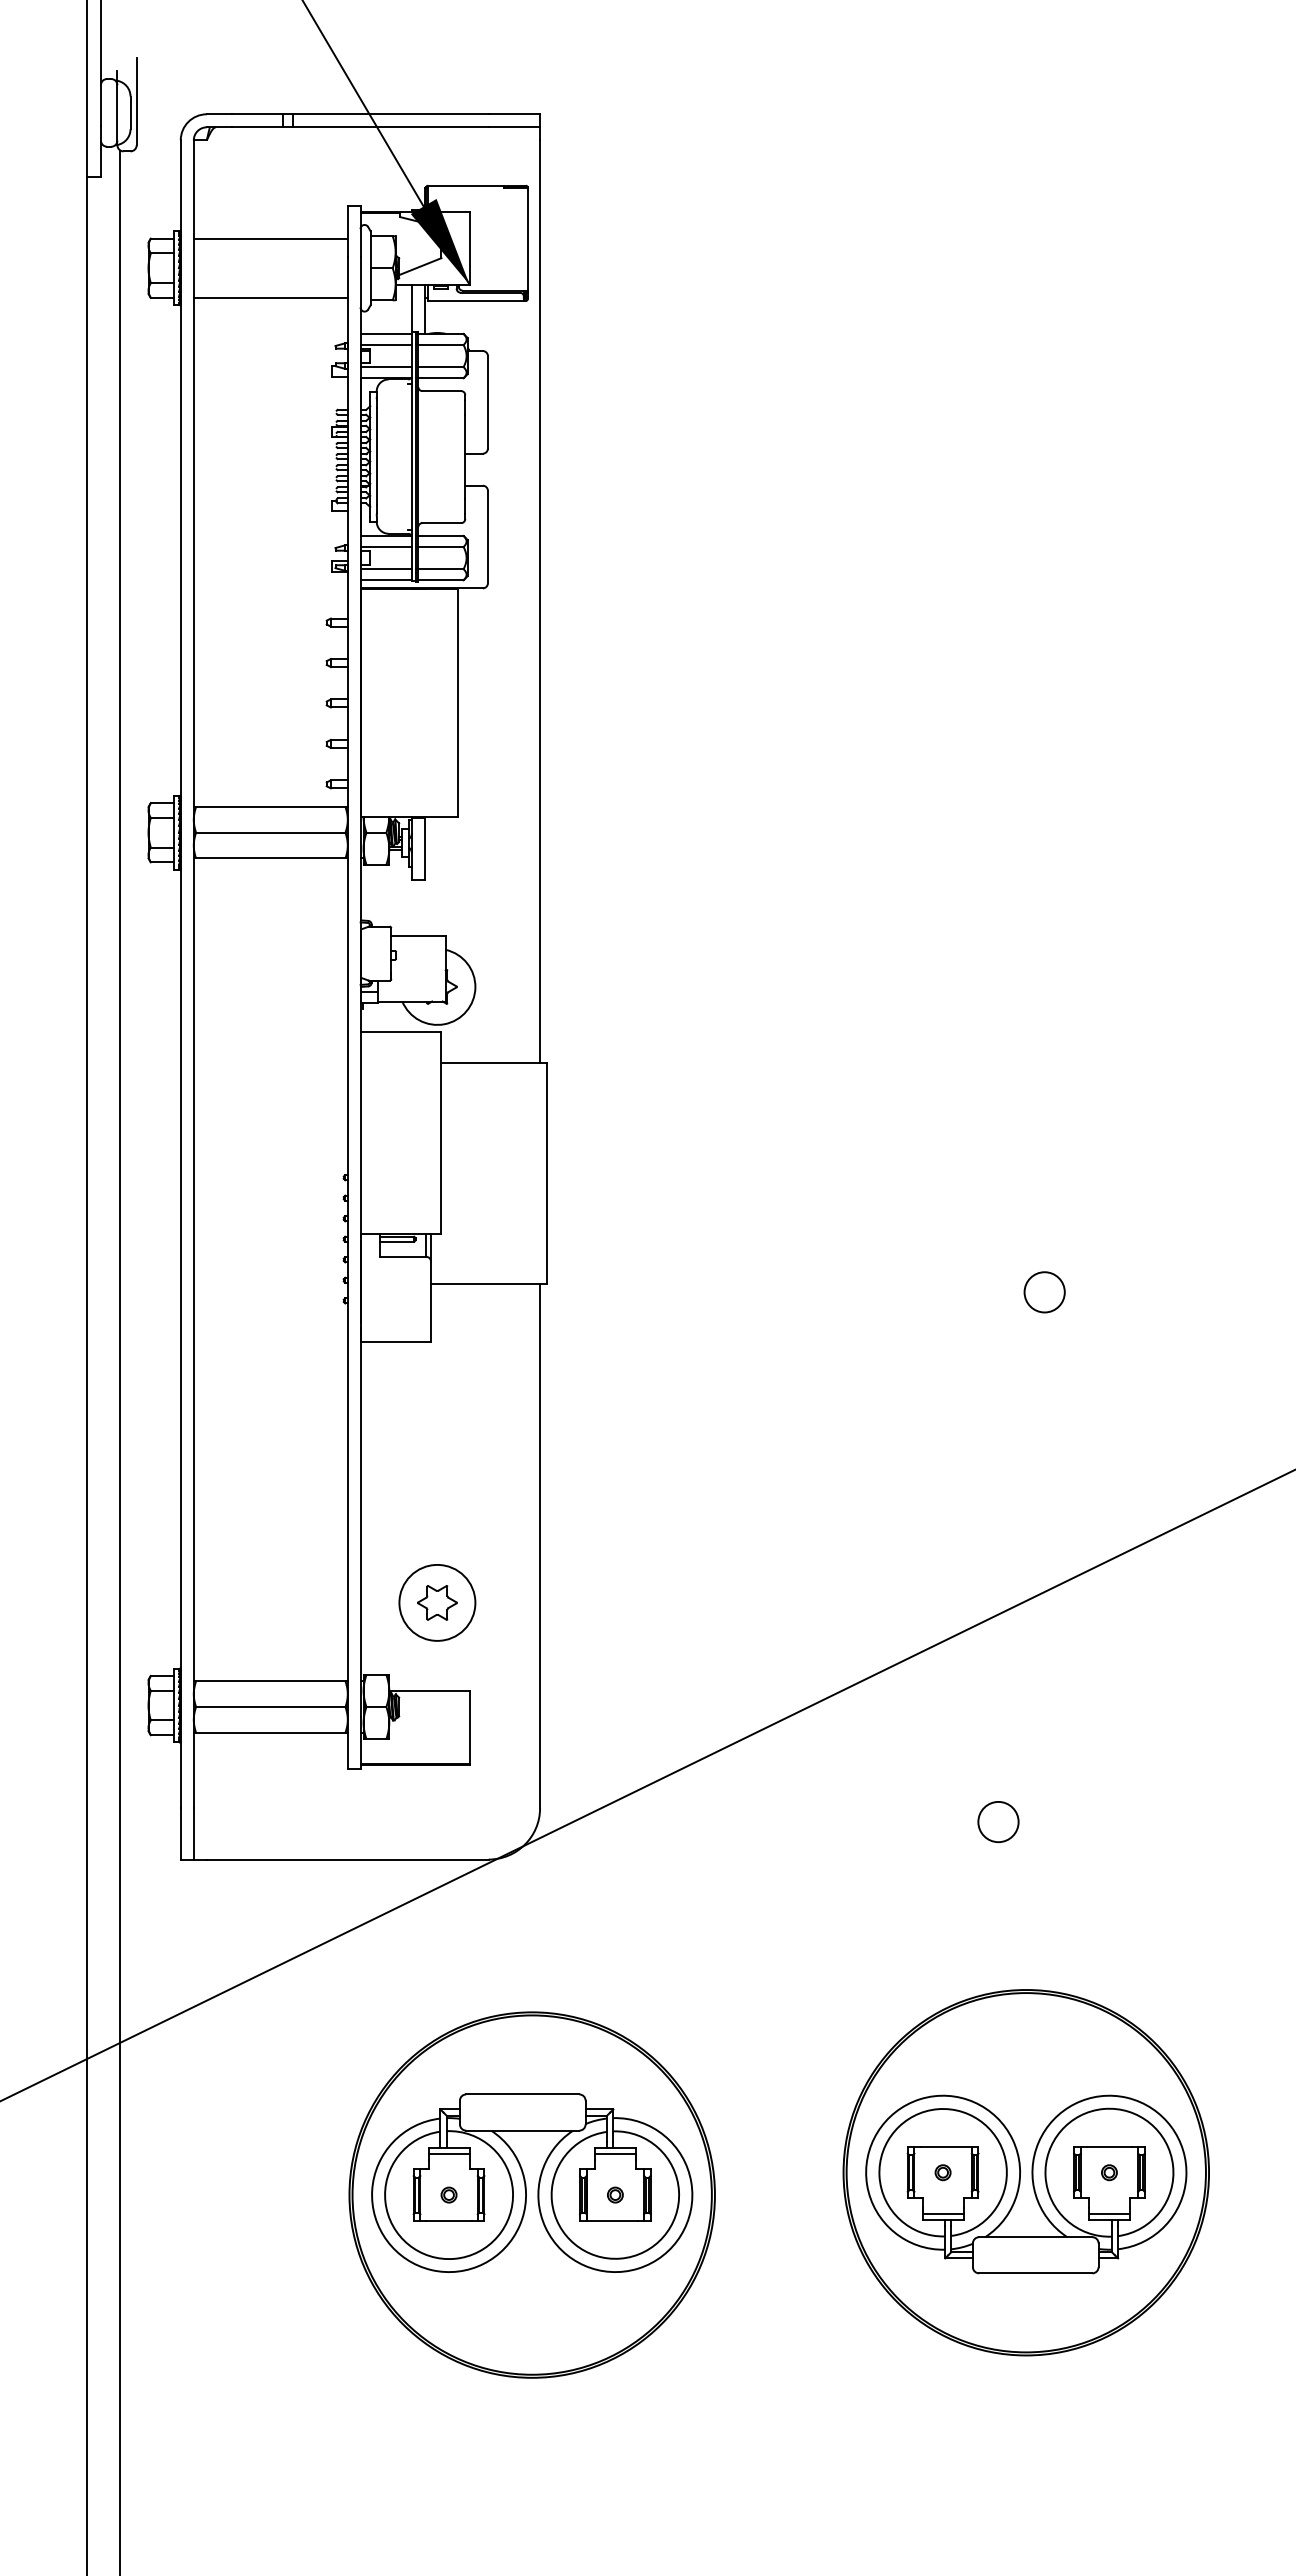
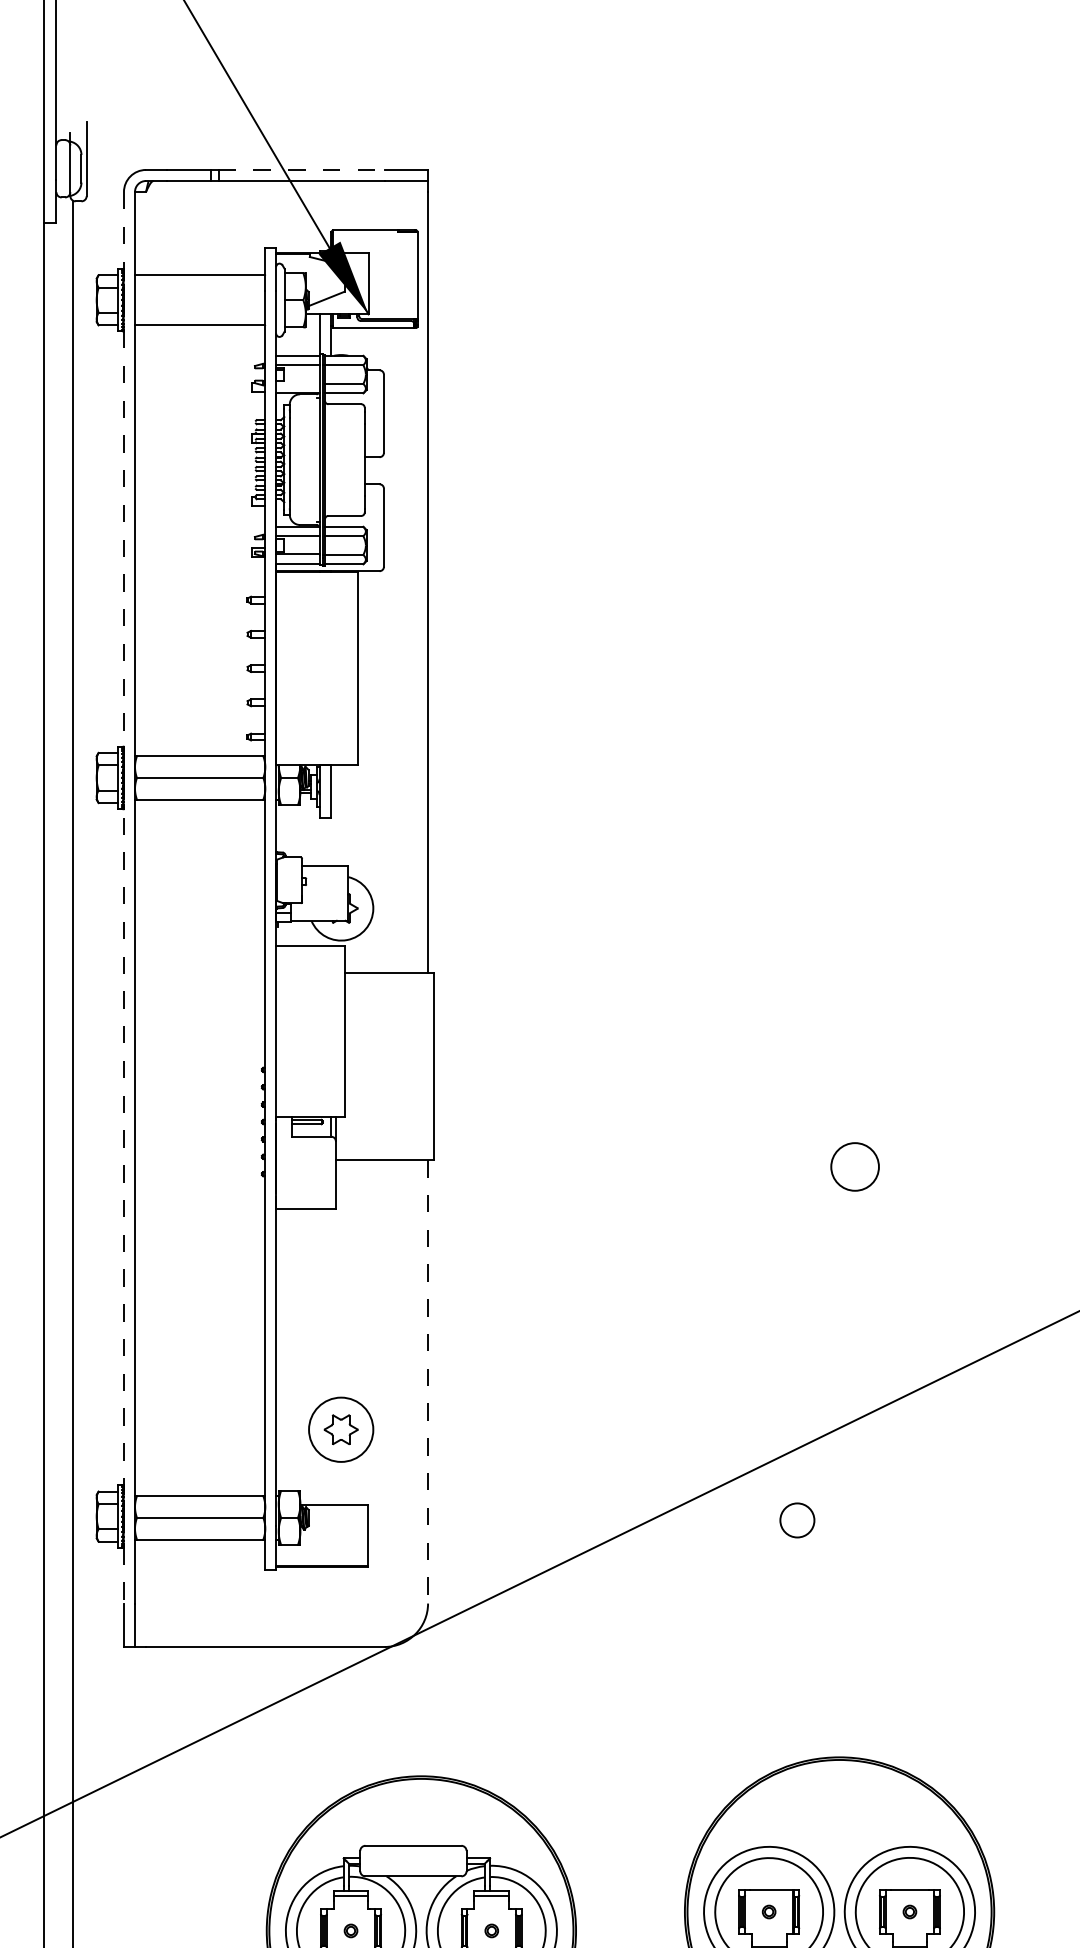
line: (391, 114) -> (302, 170), solid -> dashed
line: (386, 366) -> (298, 383), removed
line: (180, 974) -> (123, 897), solid -> dashed
circle: (1044, 1292) -> (854, 1167), size x1.4
line: (540, 1546) -> (428, 1382), solid -> dashed
circle: (998, 1822) -> (797, 1520), moved

